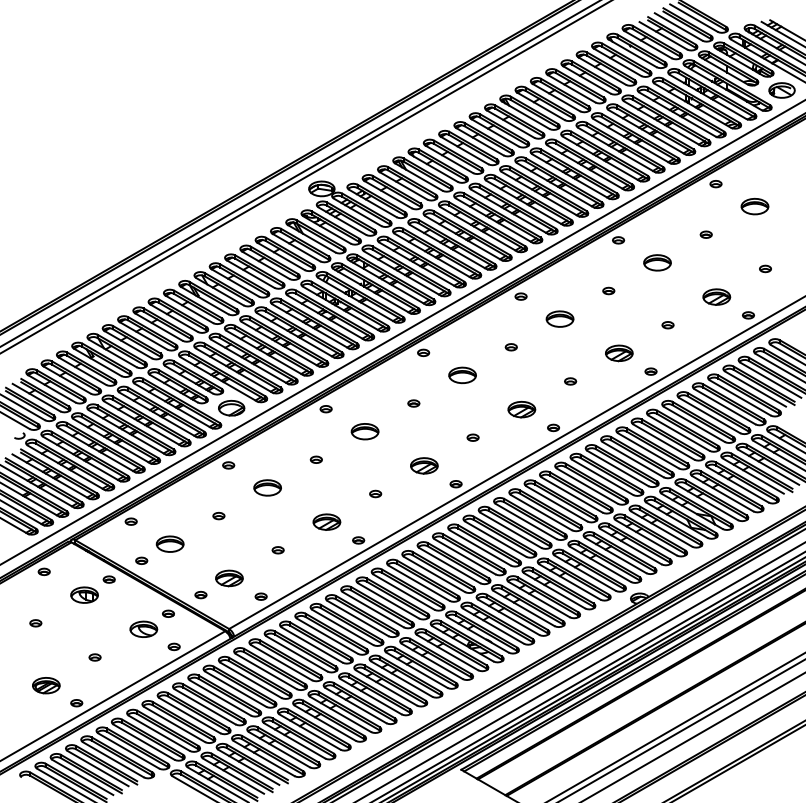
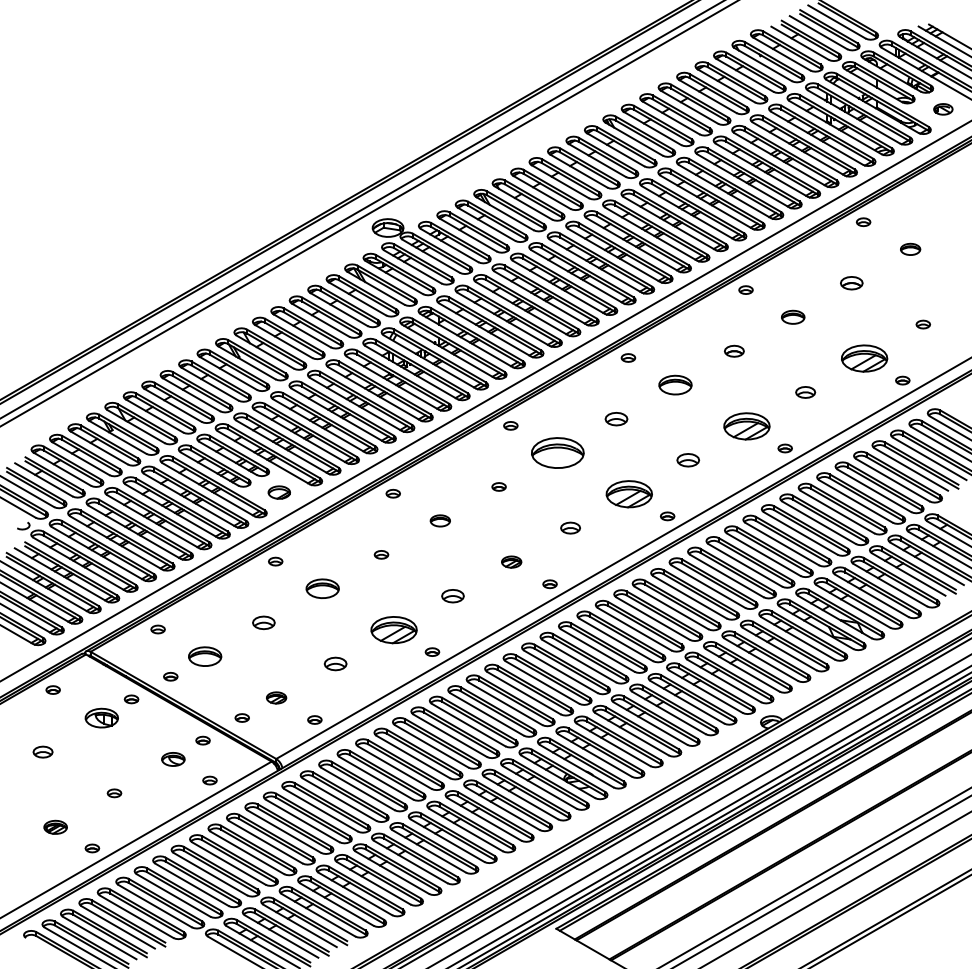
part: (782, 90) -> (943, 109), size x0.6
part: (754, 206) -> (910, 249), size x0.6
part: (705, 234) -> (851, 283), size x1.6
part: (657, 263) -> (793, 317), size x0.7
part: (608, 290) -> (733, 350), size x1.4
part: (716, 297) -> (864, 358), size x1.4
part: (667, 325) -> (805, 392), size x1.4
part: (511, 346) -> (616, 418), size x1.6
part: (618, 353) -> (746, 426), size x1.4
part: (462, 374) -> (557, 452), size x1.6
part: (570, 381) -> (687, 460), size x1.6
part: (231, 408) -> (279, 492), size x0.7
part: (521, 409) -> (629, 494), size x1.4
part: (365, 431) -> (440, 520), size x0.6
part: (473, 437) -> (570, 528), size x1.4
part: (424, 465) -> (511, 561), size x0.6
part: (375, 493) -> (452, 595), size x1.6
part: (218, 515) -> (263, 622), size x1.6
part: (327, 521) -> (394, 629), size x1.4
part: (277, 549) -> (334, 663), size x1.6
part: (229, 578) -> (276, 697), size x0.6
part: (35, 622) -> (42, 751), size x1.4
part: (143, 629) -> (173, 759), size x0.7
part: (46, 685) -> (55, 827), size x0.7

